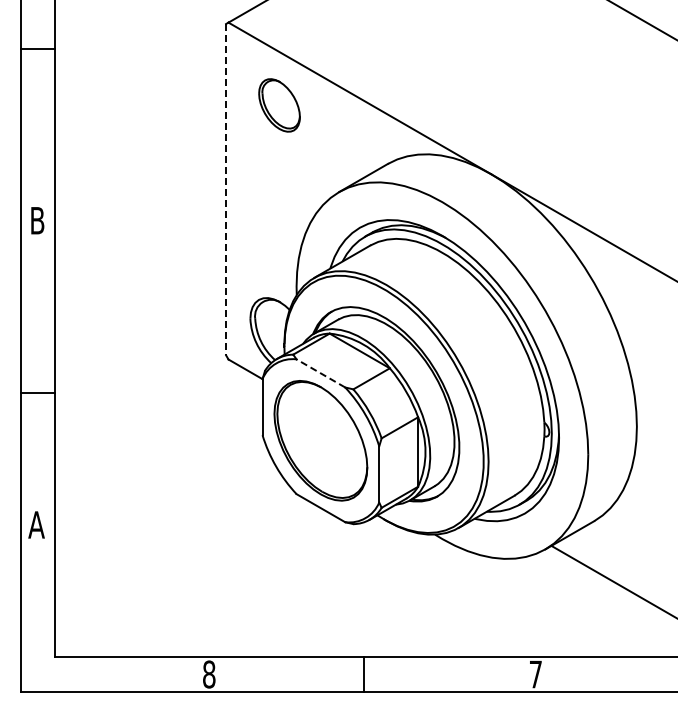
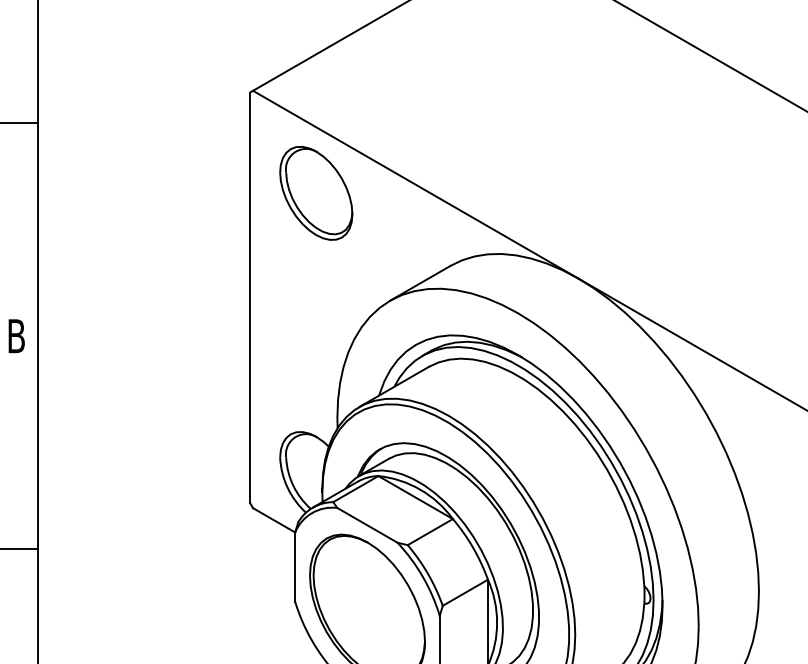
part: (279, 105) -> (316, 193), size x1.43
line: (226, 189) -> (250, 297), dashed -> solid
line: (320, 373) -> (367, 525), dashed -> solid

